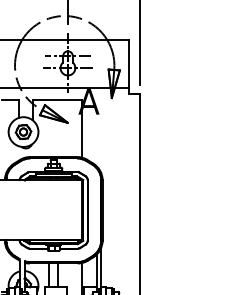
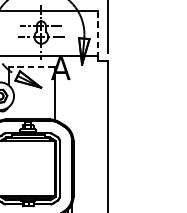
line: (128, 63) -> (97, 32), solid -> dashed
line: (57, 100) -> (31, 66), solid -> dashed

